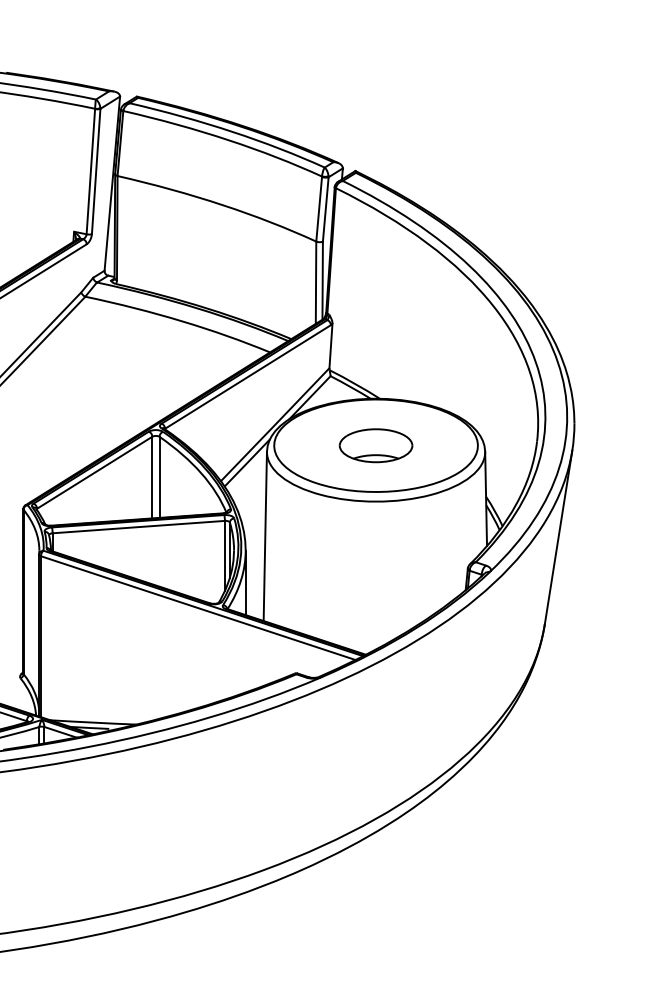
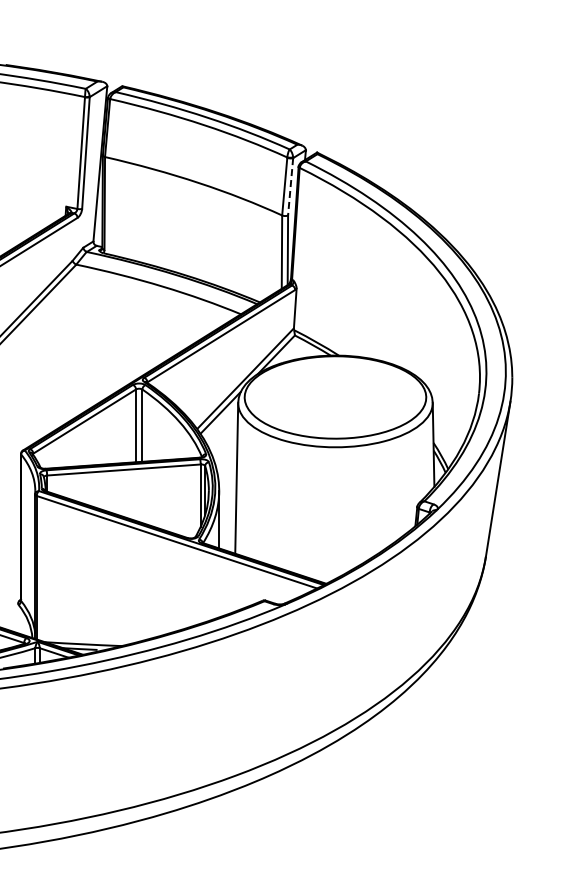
line: (325, 209) -> (290, 186), solid -> dashed
part: (376, 445) -> (335, 397), removed

